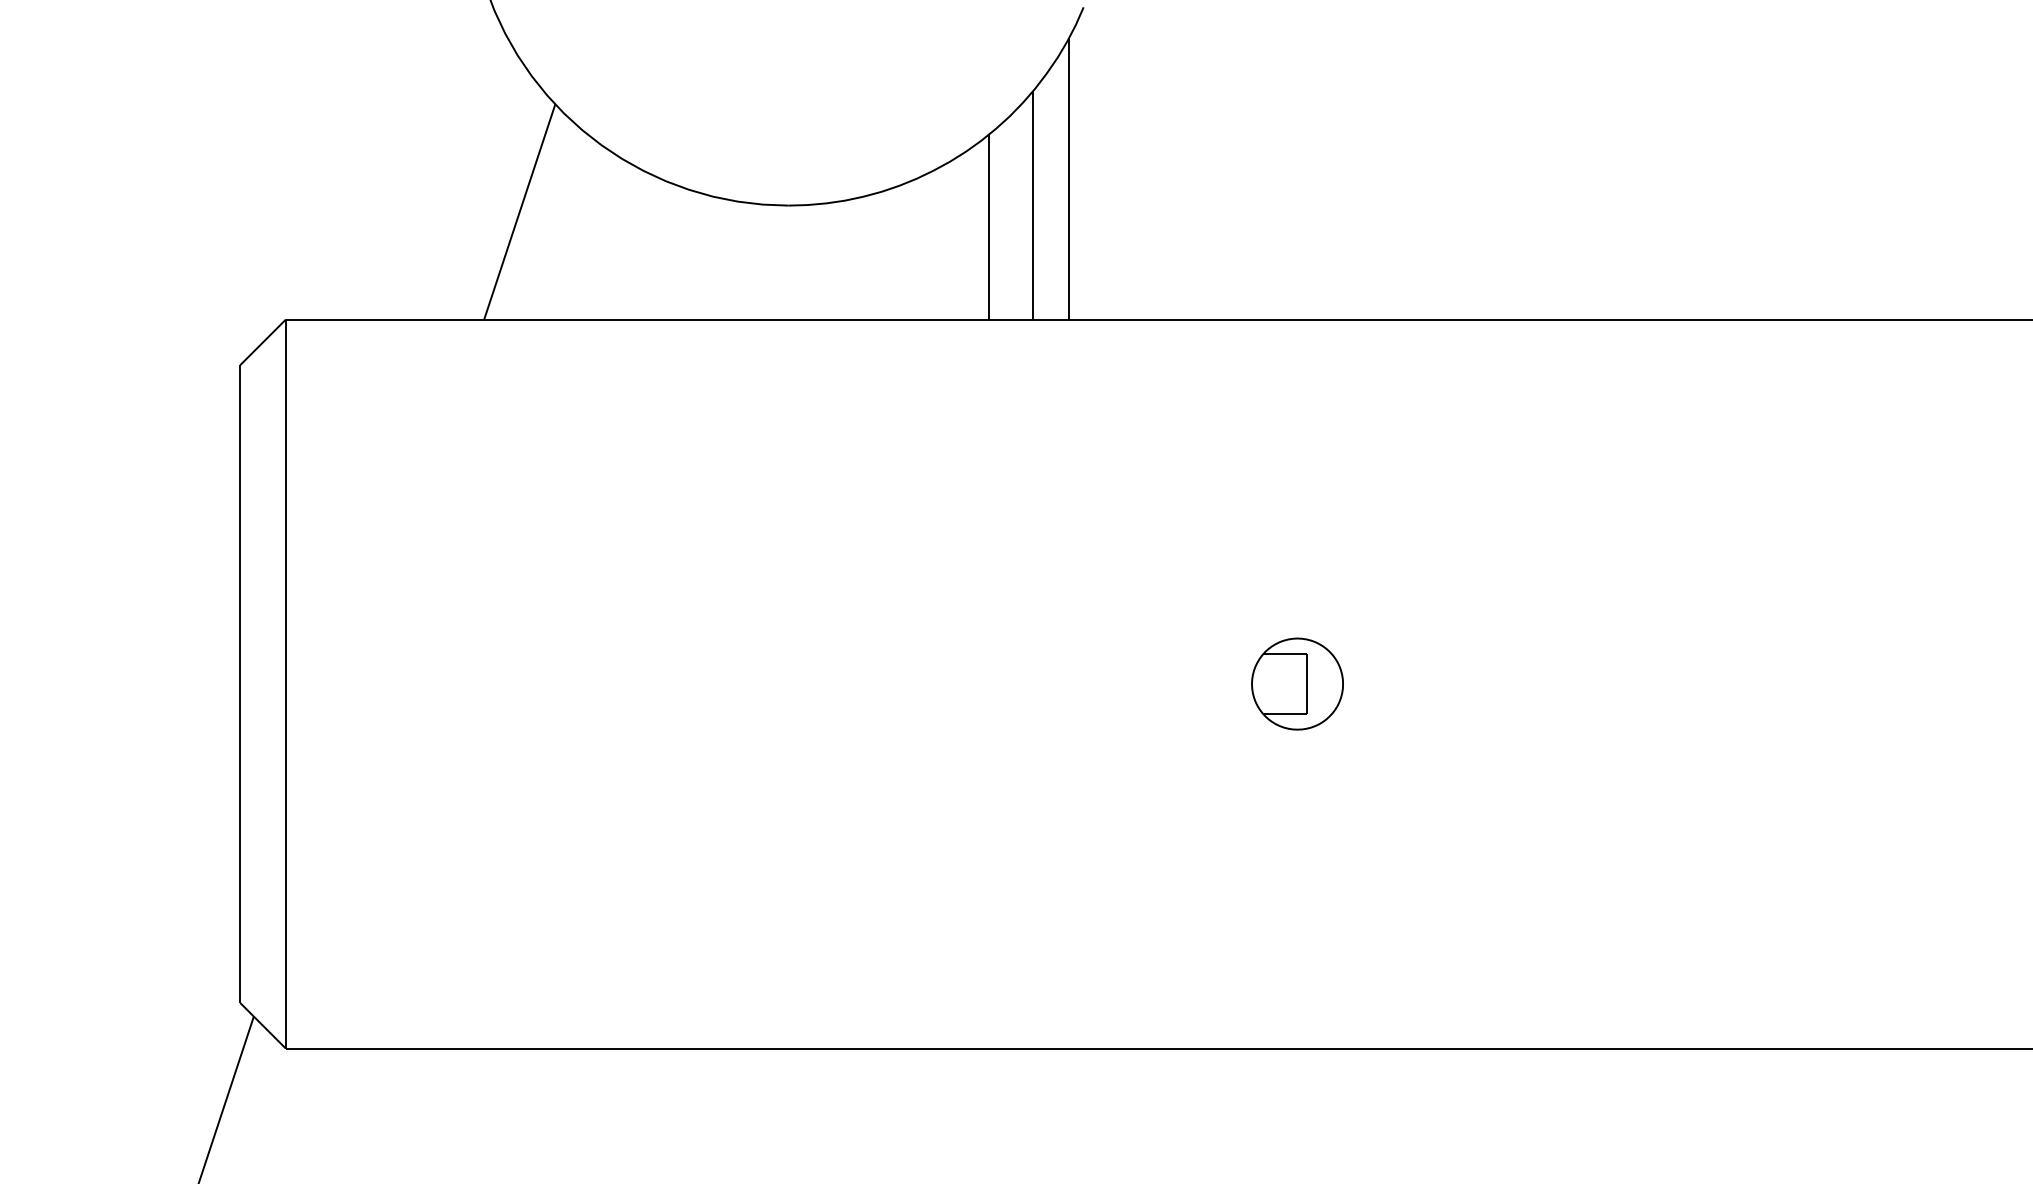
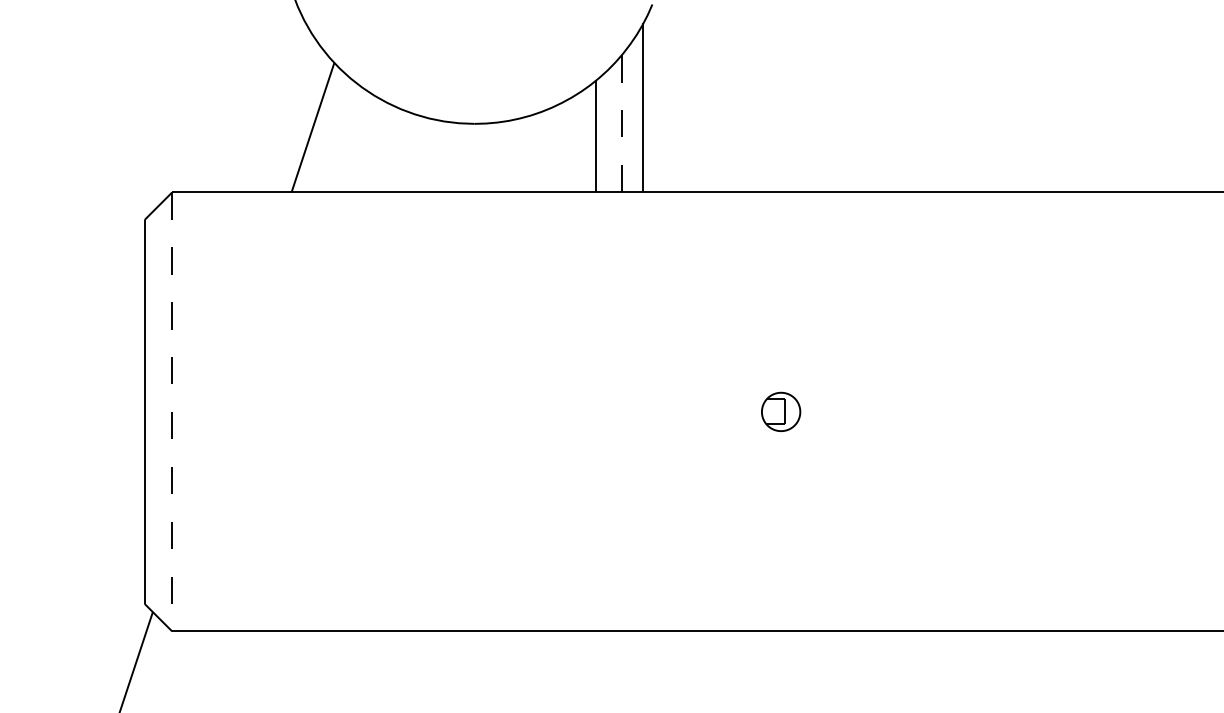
line: (1032, 204) -> (621, 123), solid -> dashed
part: (1296, 683) -> (780, 411), size x0.7
line: (286, 685) -> (172, 412), solid -> dashed

